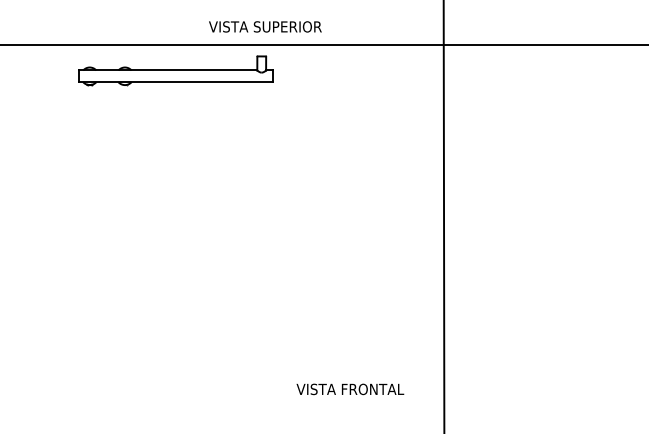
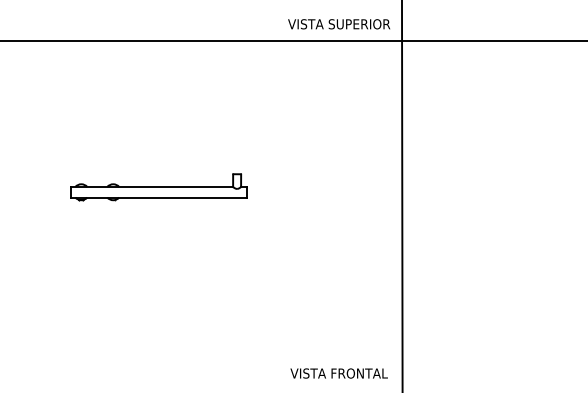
text: (265, 26) -> (339, 23), moved
part: (175, 70) -> (159, 186), moved
text: (350, 389) -> (339, 373), moved

